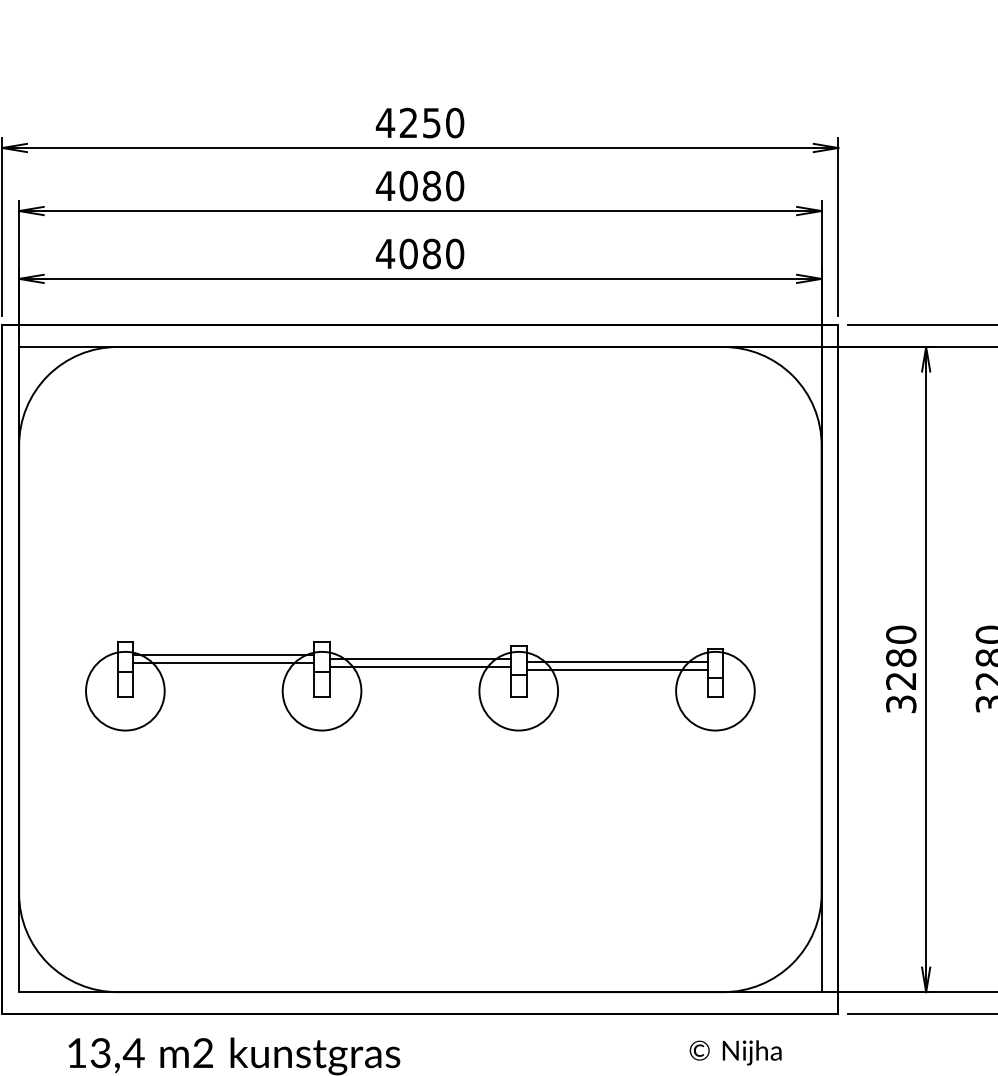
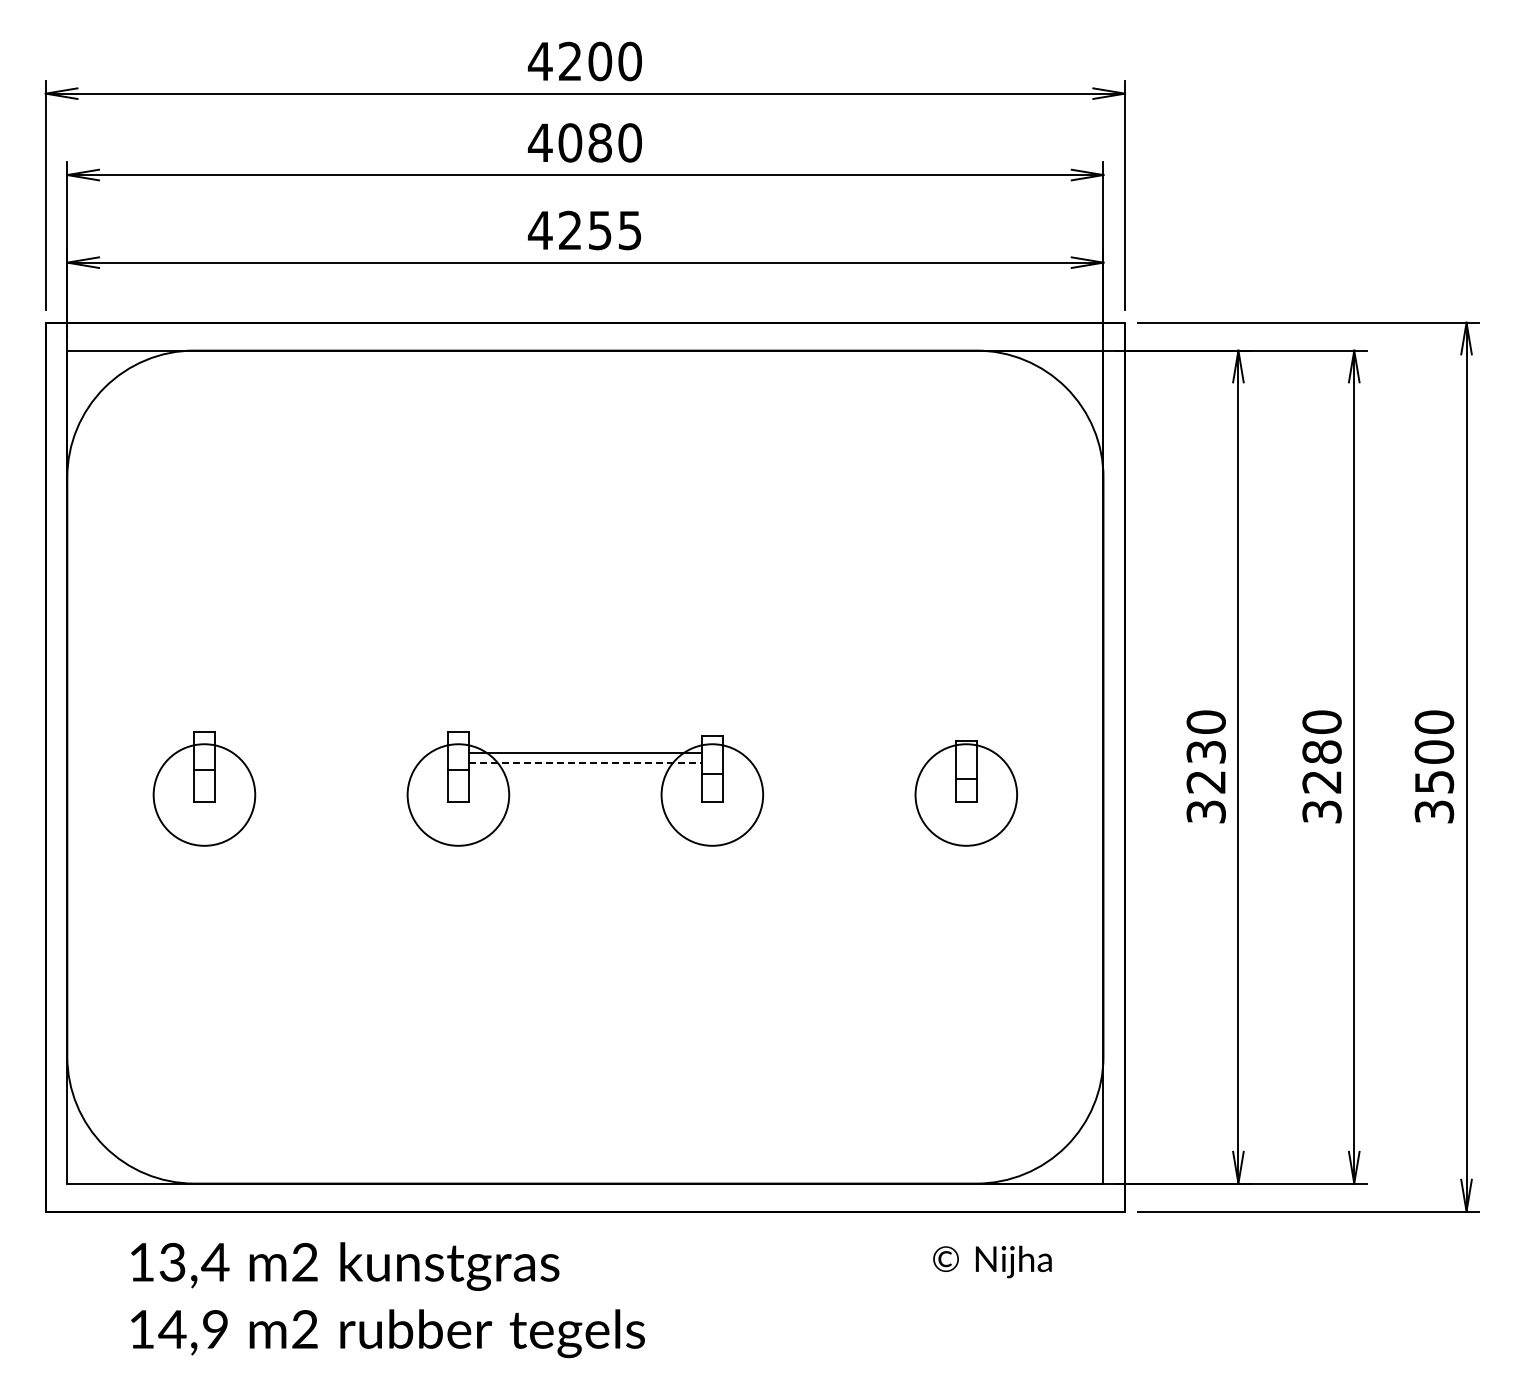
text: (432, 123) -> (600, 61), 4250 -> 4200
text: (431, 253) -> (599, 230), 4080 -> 4255
line: (223, 655) -> (331, 748), removed
text: (900, 657) -> (1205, 751), 3280 -> 3230
line: (617, 662) -> (839, 757), removed
line: (223, 663) -> (331, 759), removed
line: (420, 666) -> (585, 763), solid -> dashed
line: (617, 669) -> (839, 767), removed

